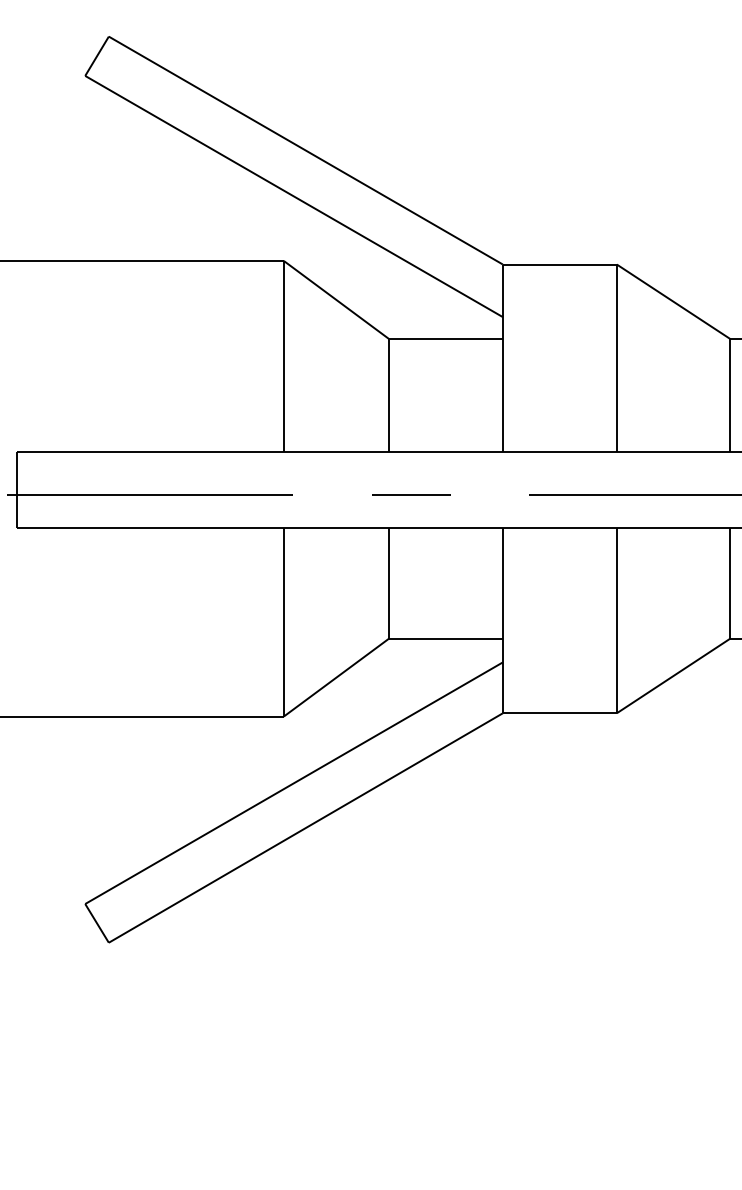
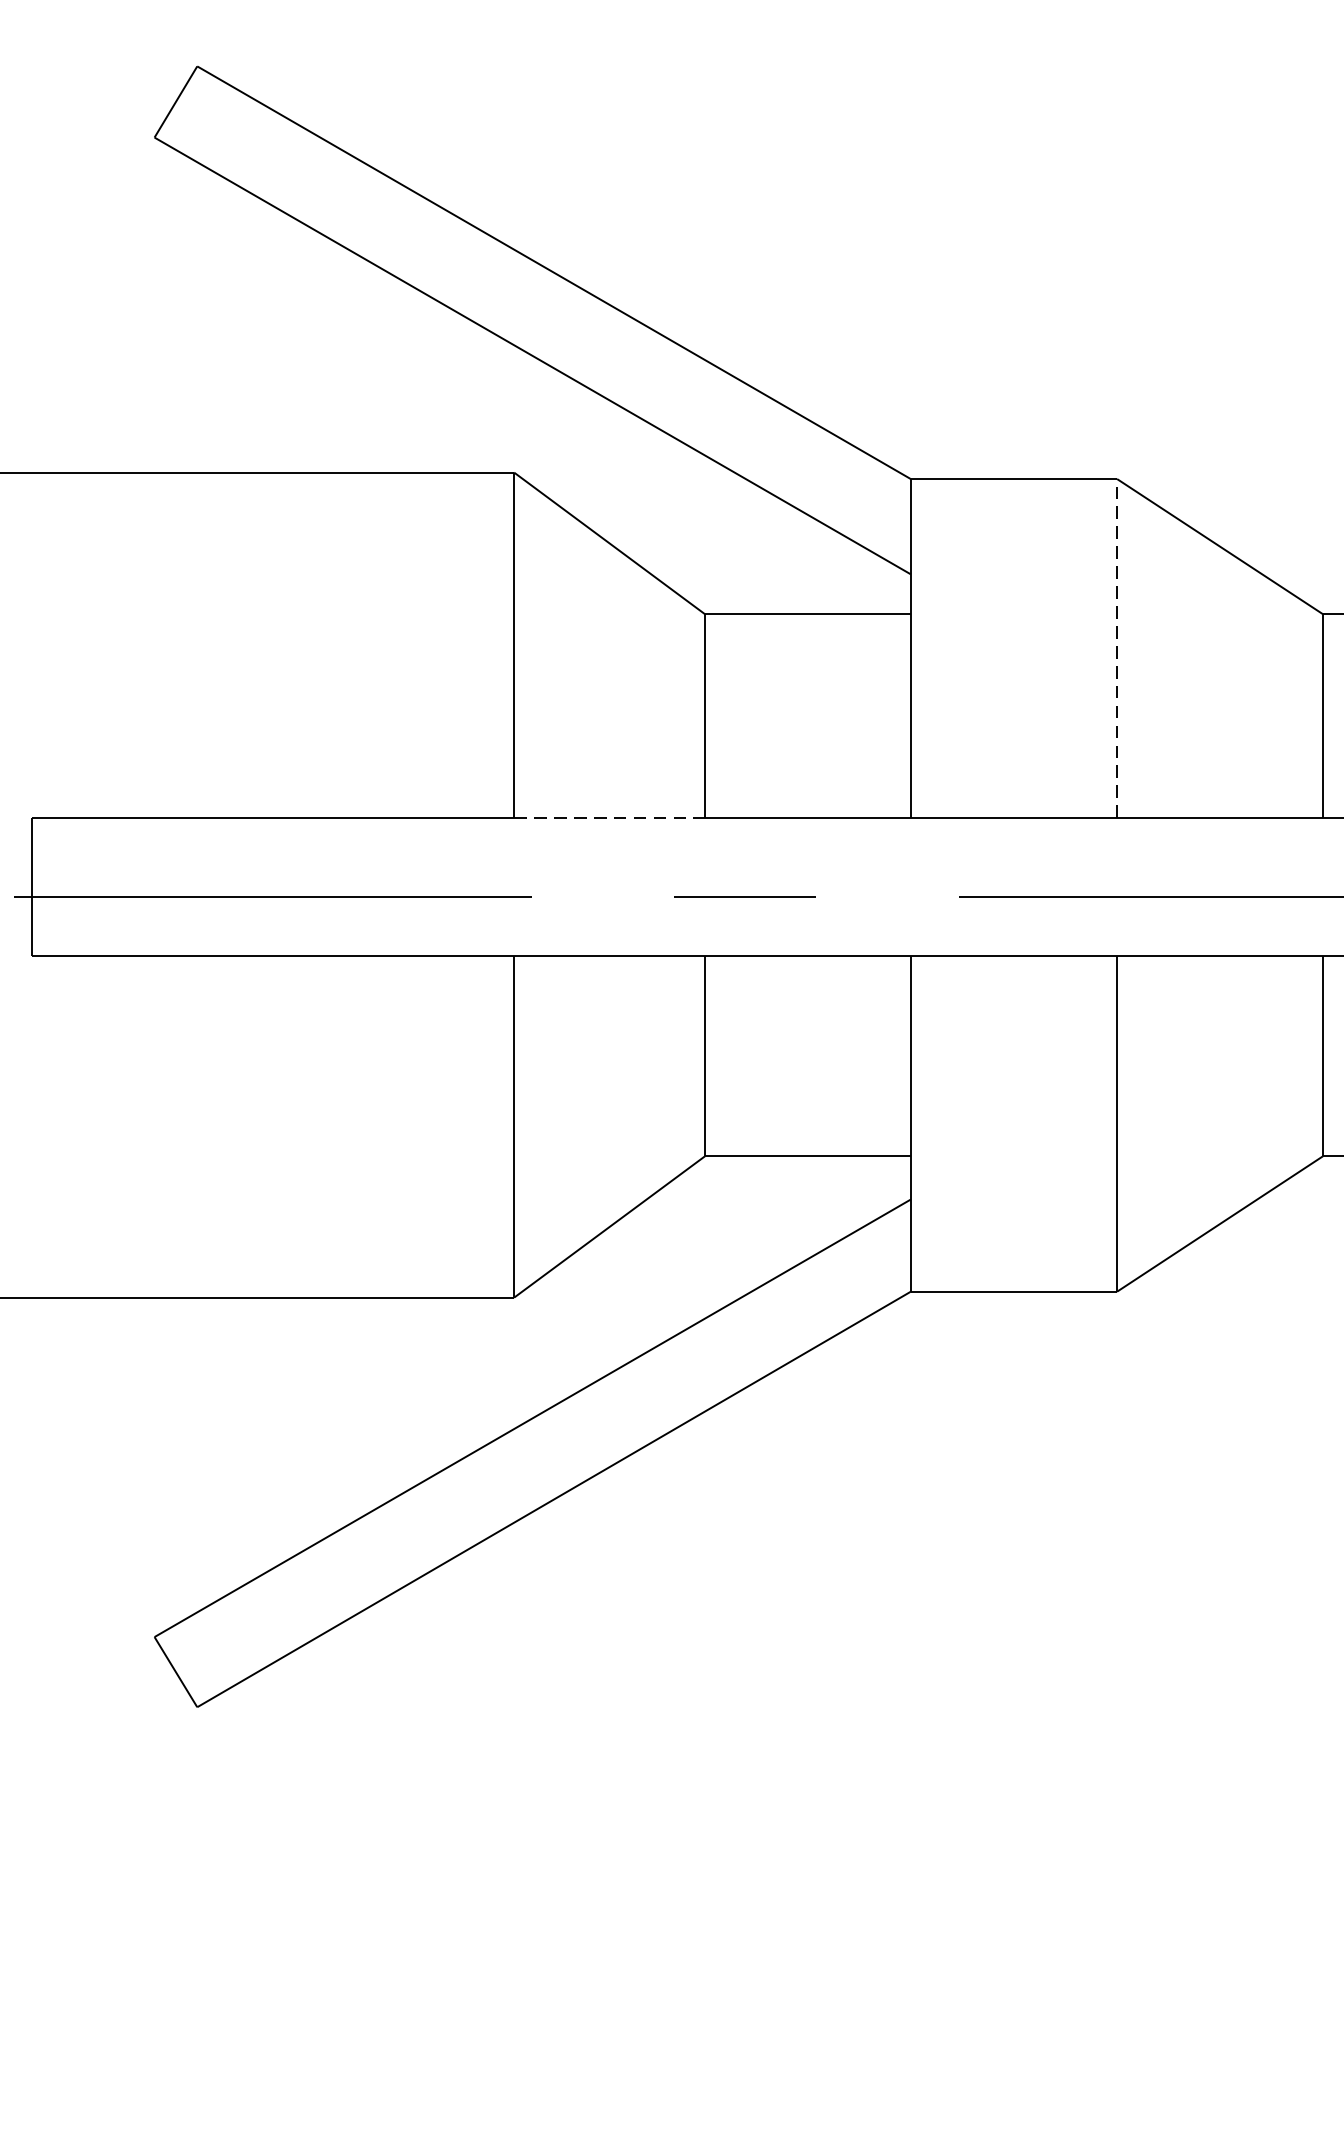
line: (616, 358) -> (1116, 649), solid -> dashed
line: (336, 451) -> (609, 817), solid -> dashed

